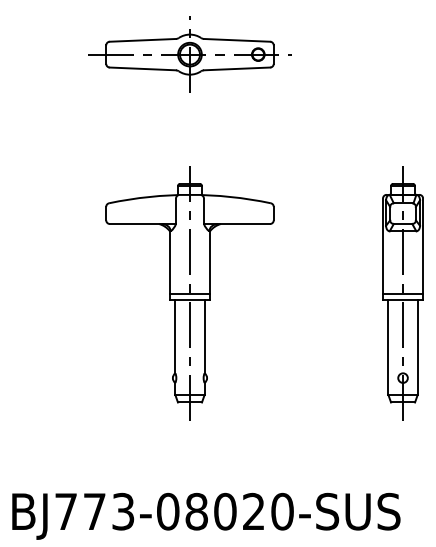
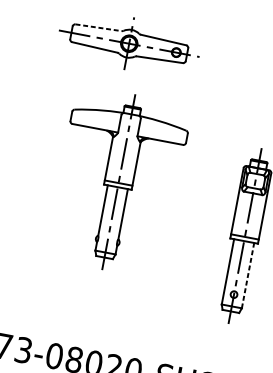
line: (143, 40) -> (99, 27), solid -> dashed
part: (189, 293) -> (118, 182), moved
line: (417, 347) -> (248, 275), solid -> dashed

